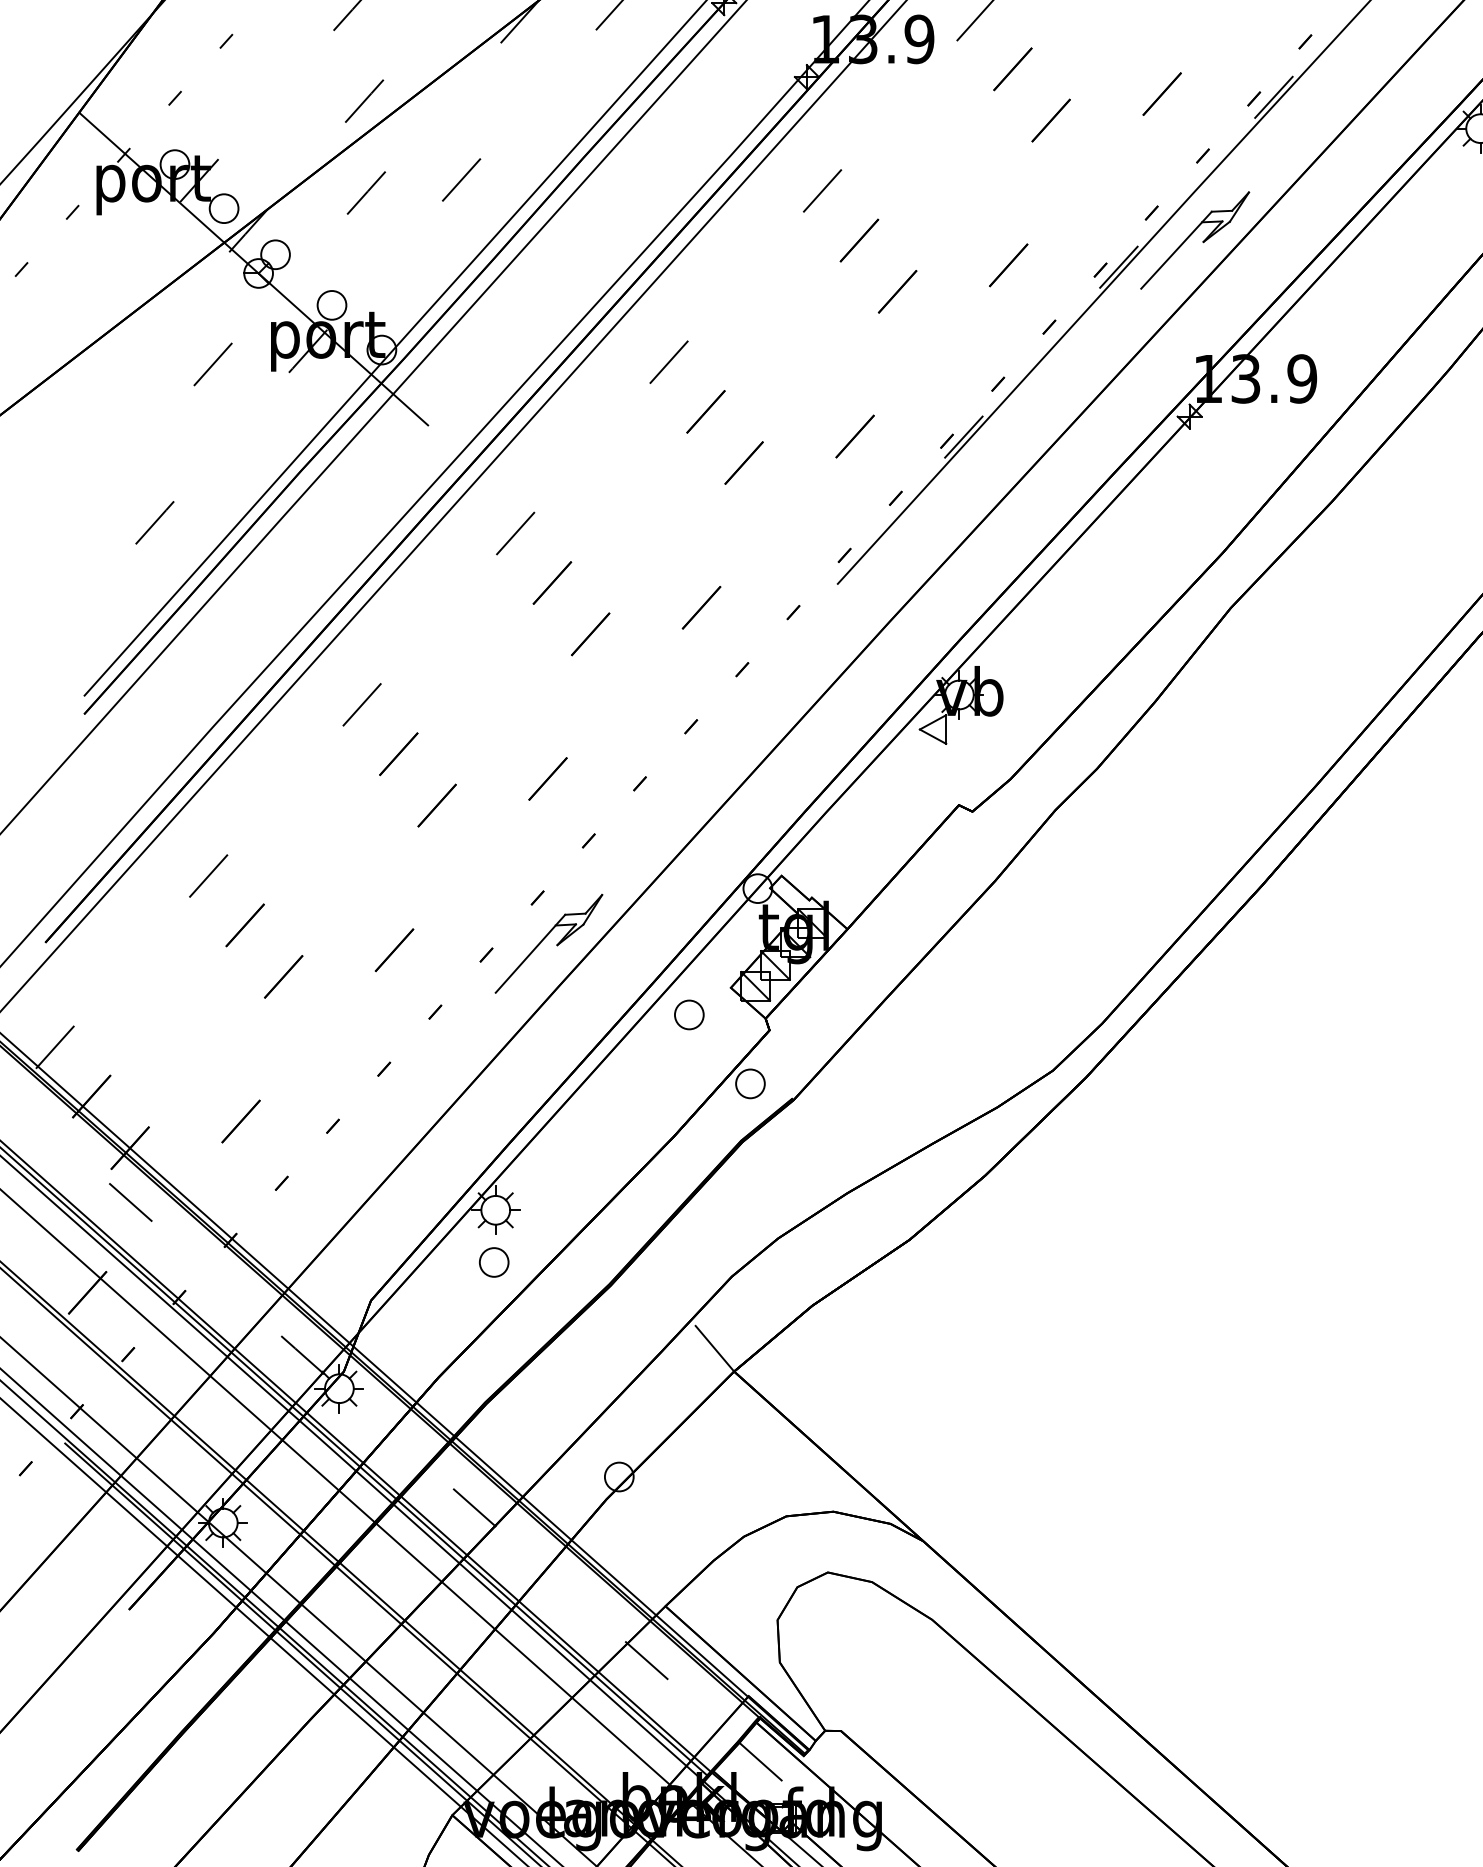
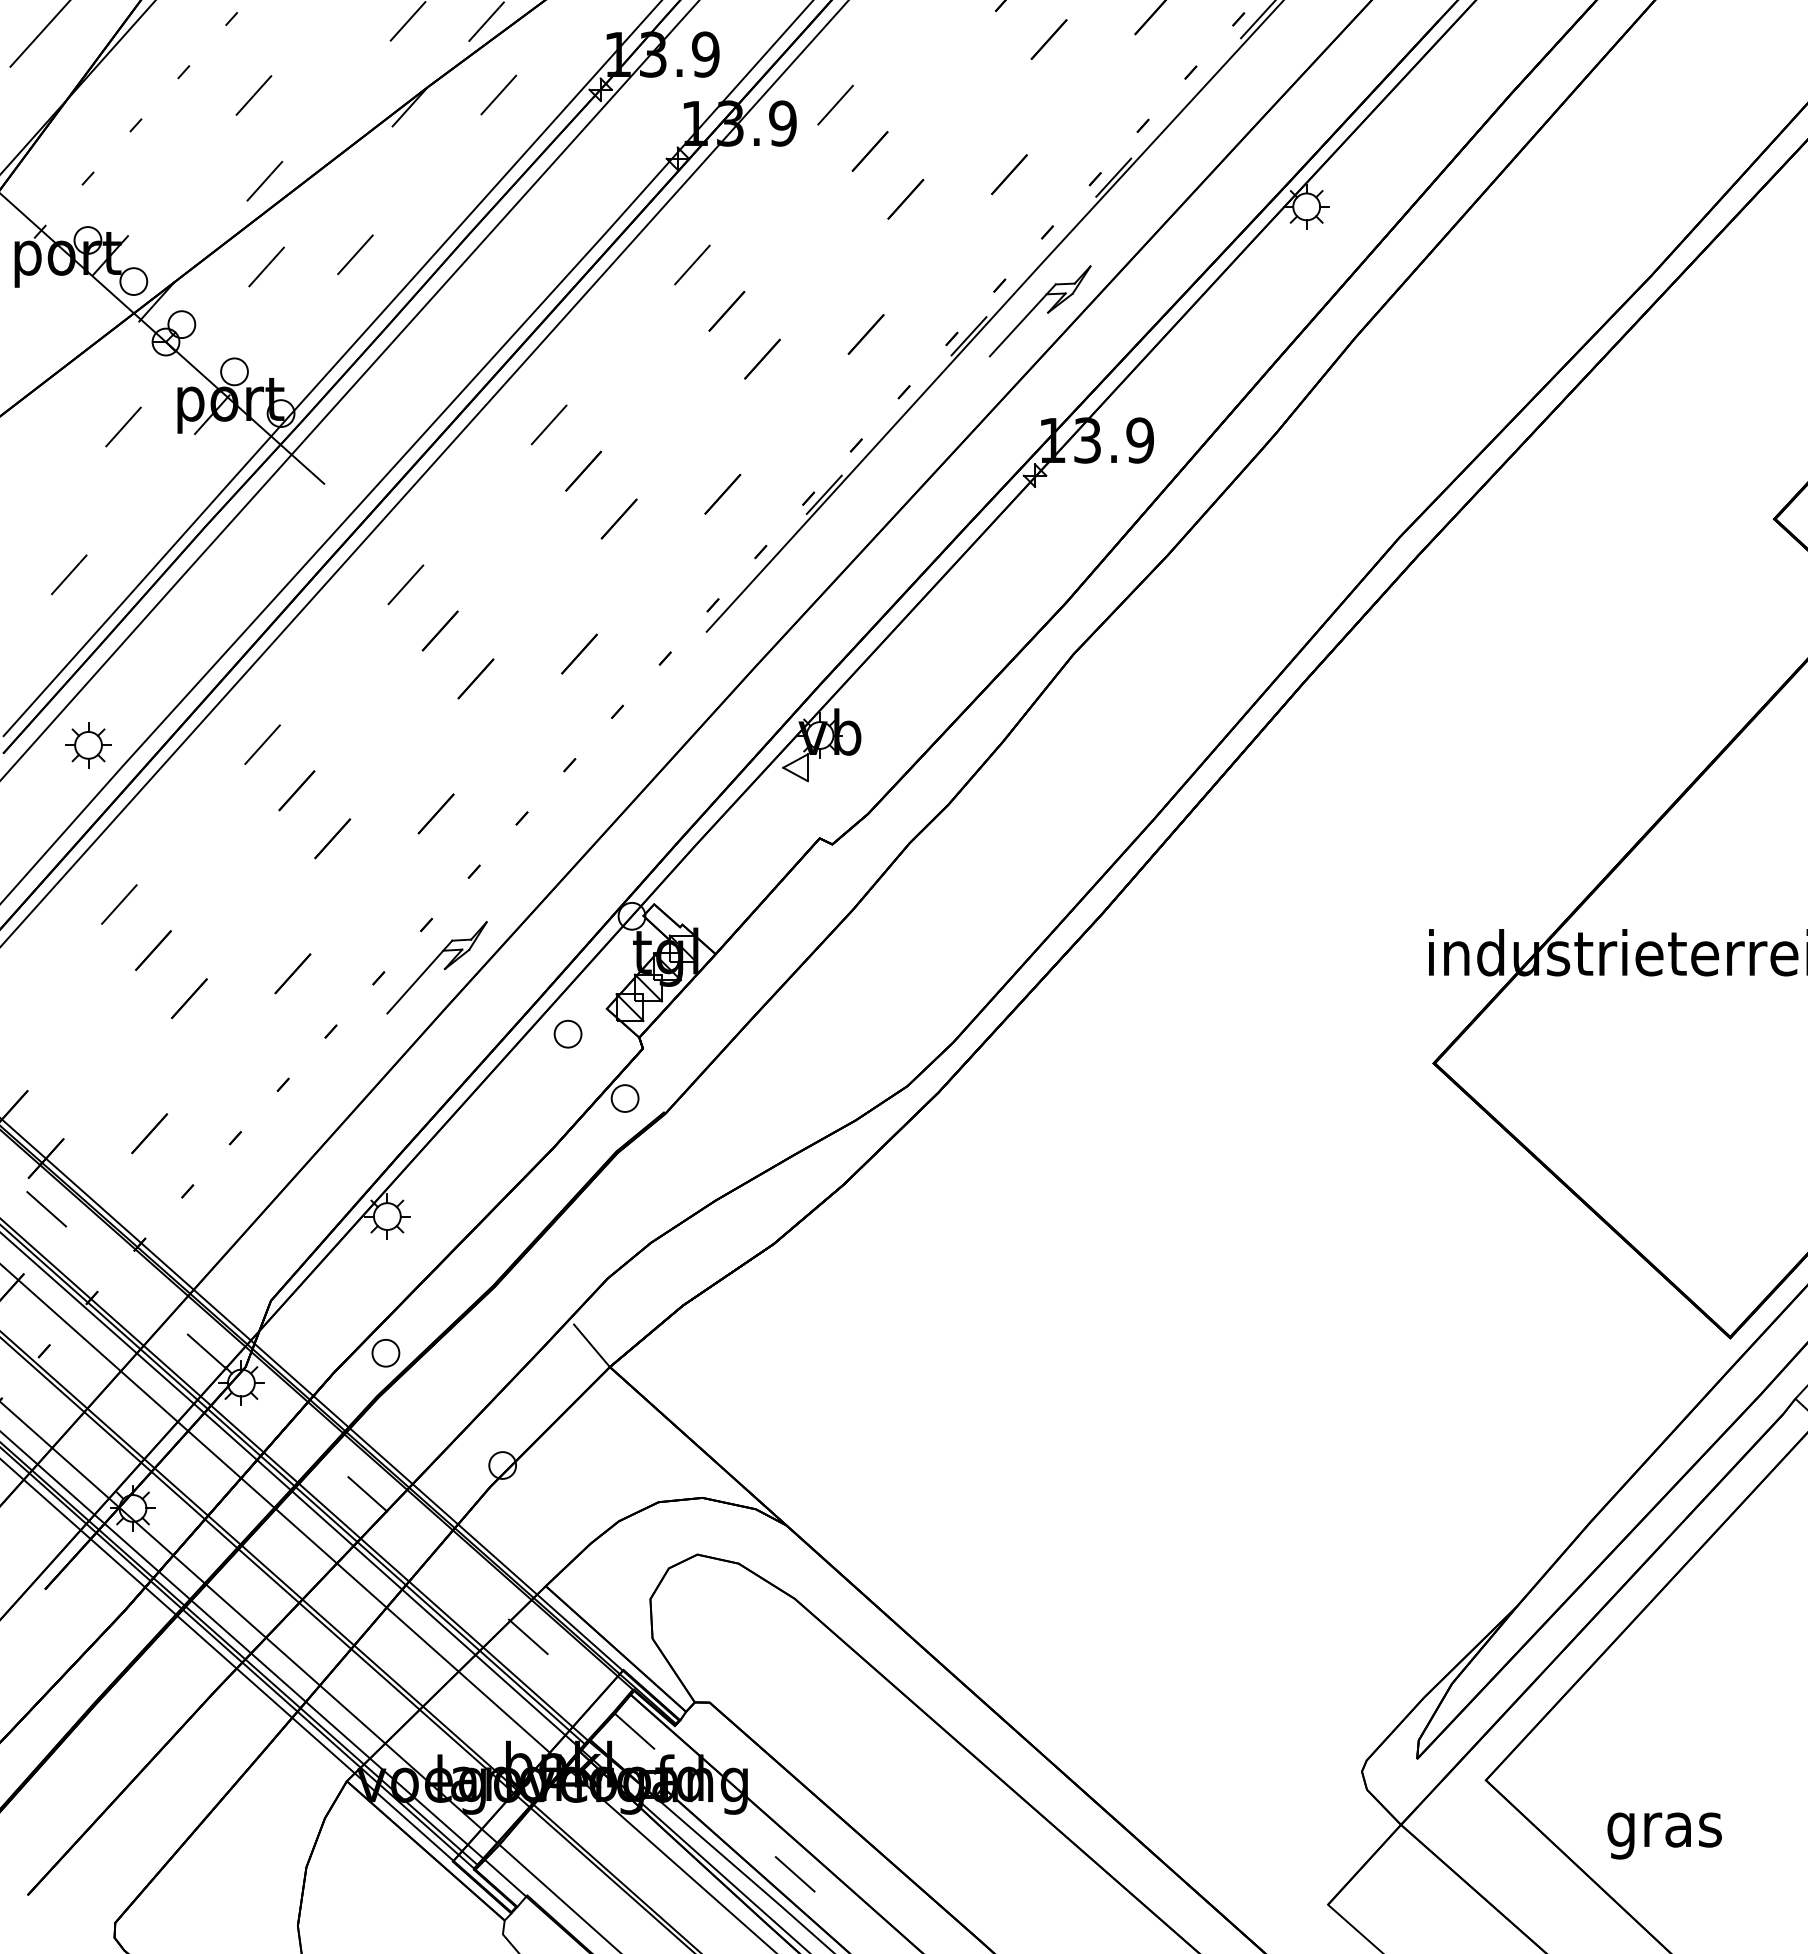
part: (175, 705) -> (88, 745), added
part: (493, 1262) -> (385, 1353), moved

